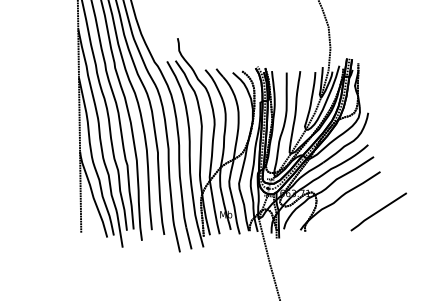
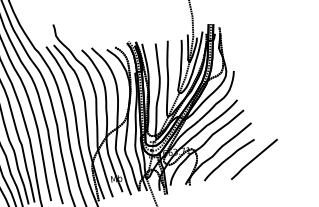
curve: (350, 208) -> (228, 159), added

